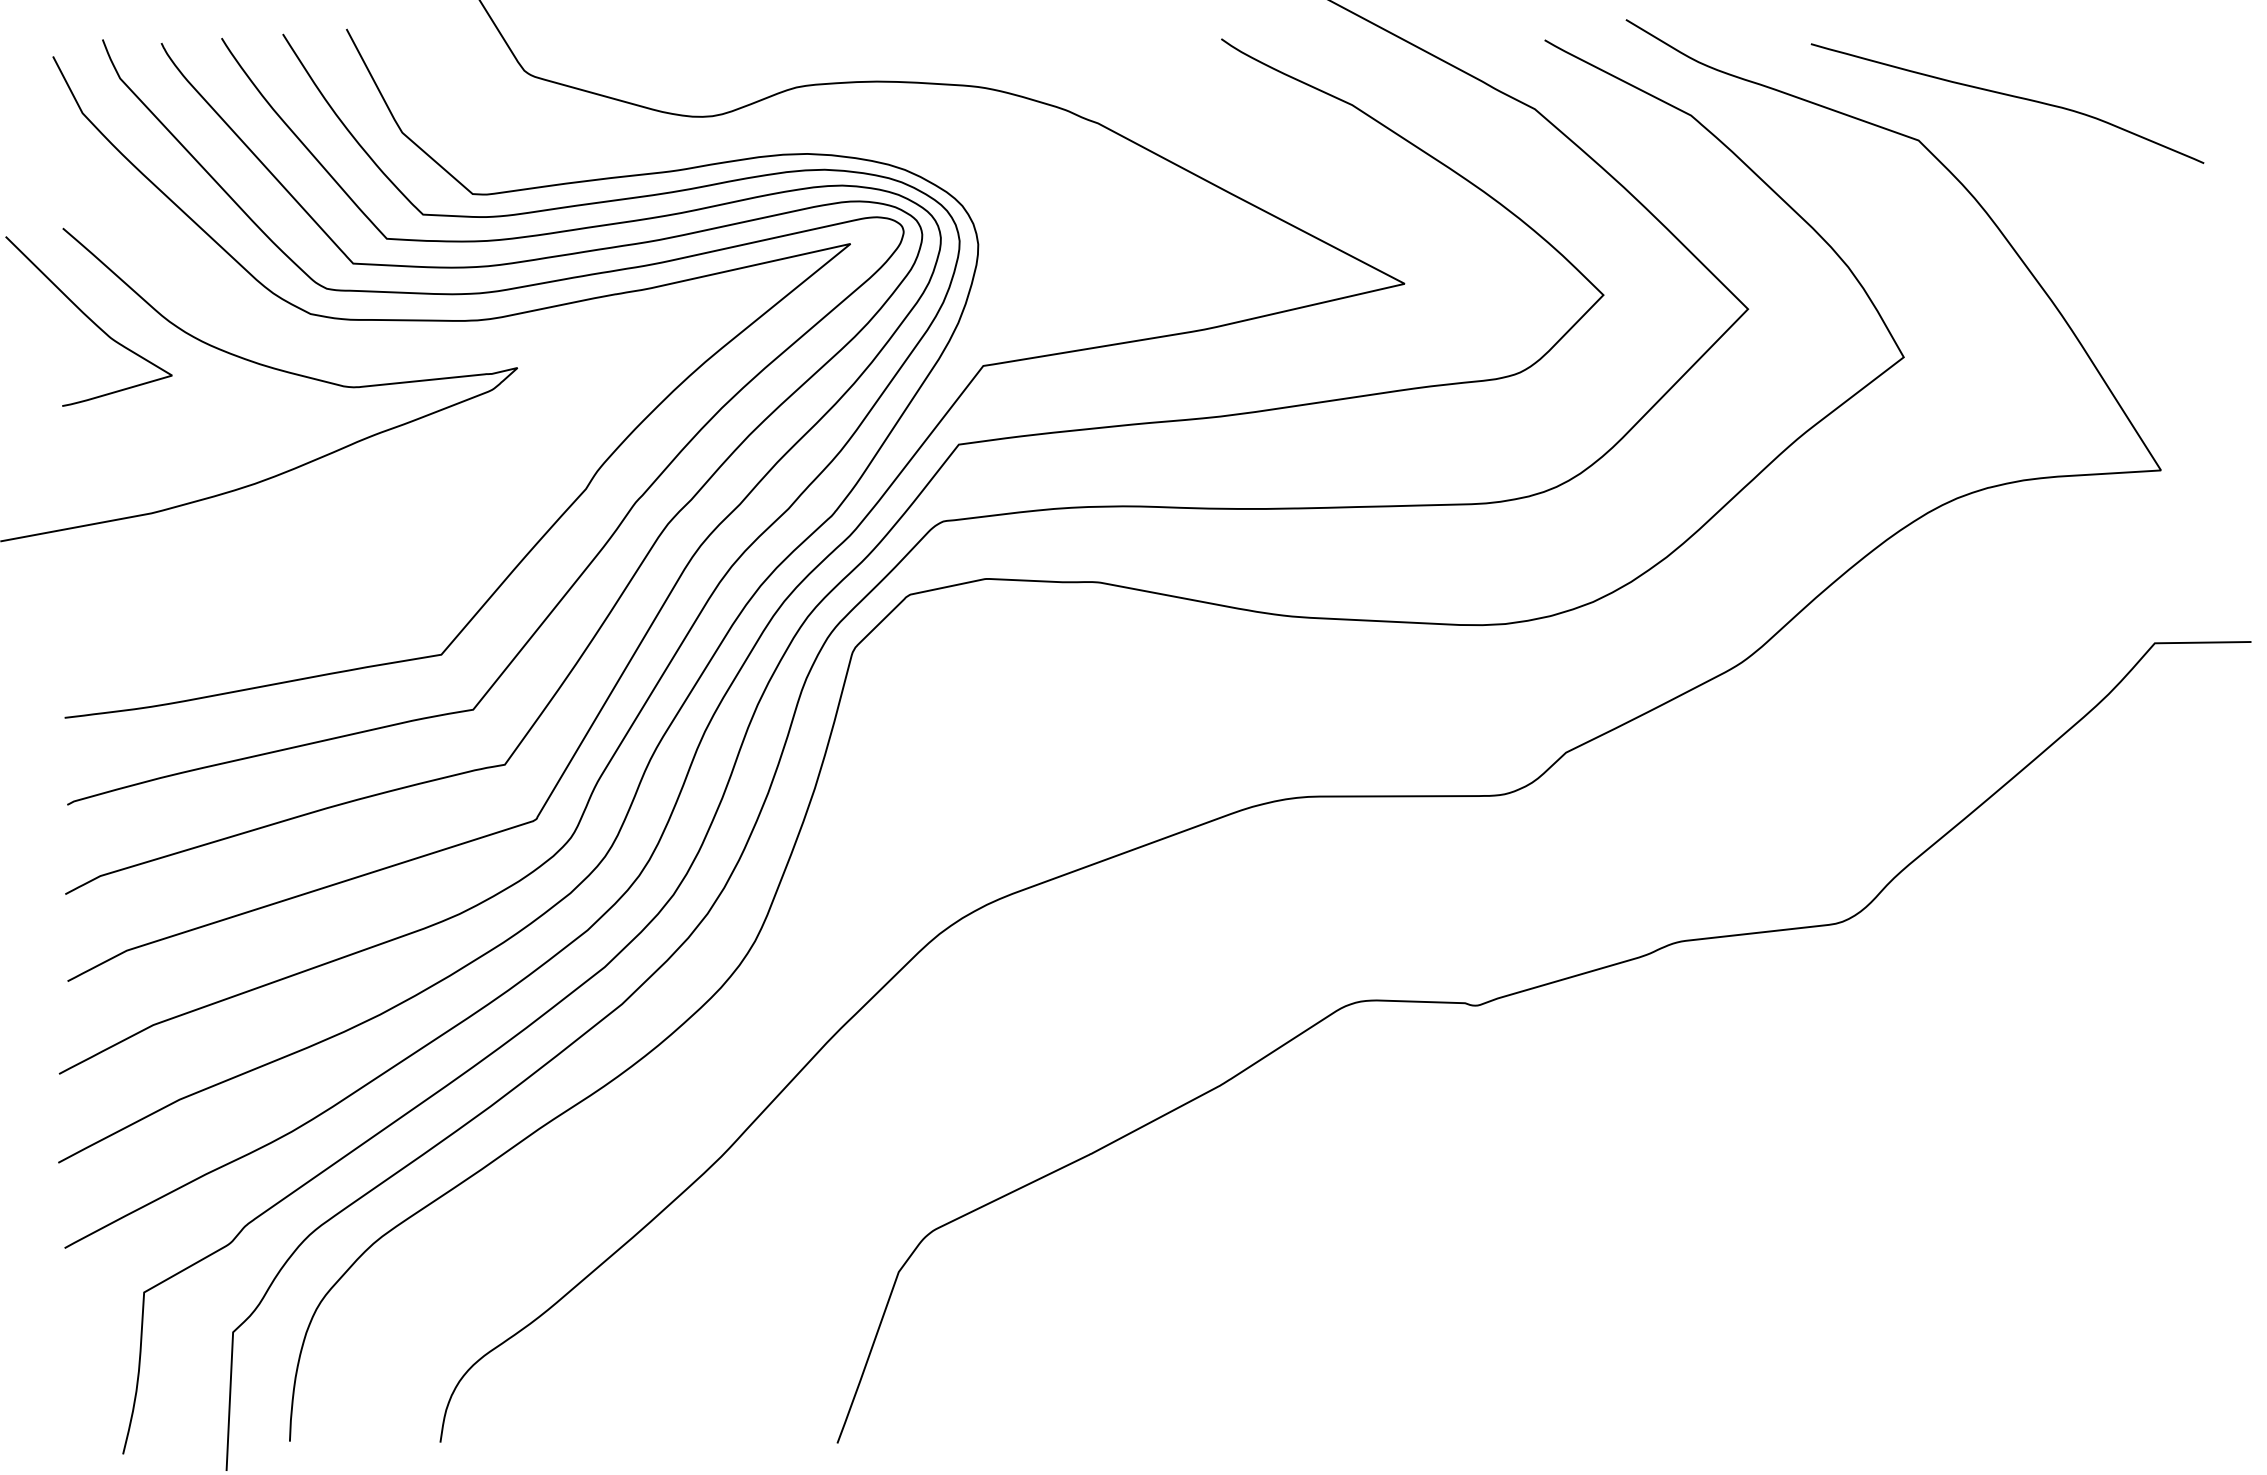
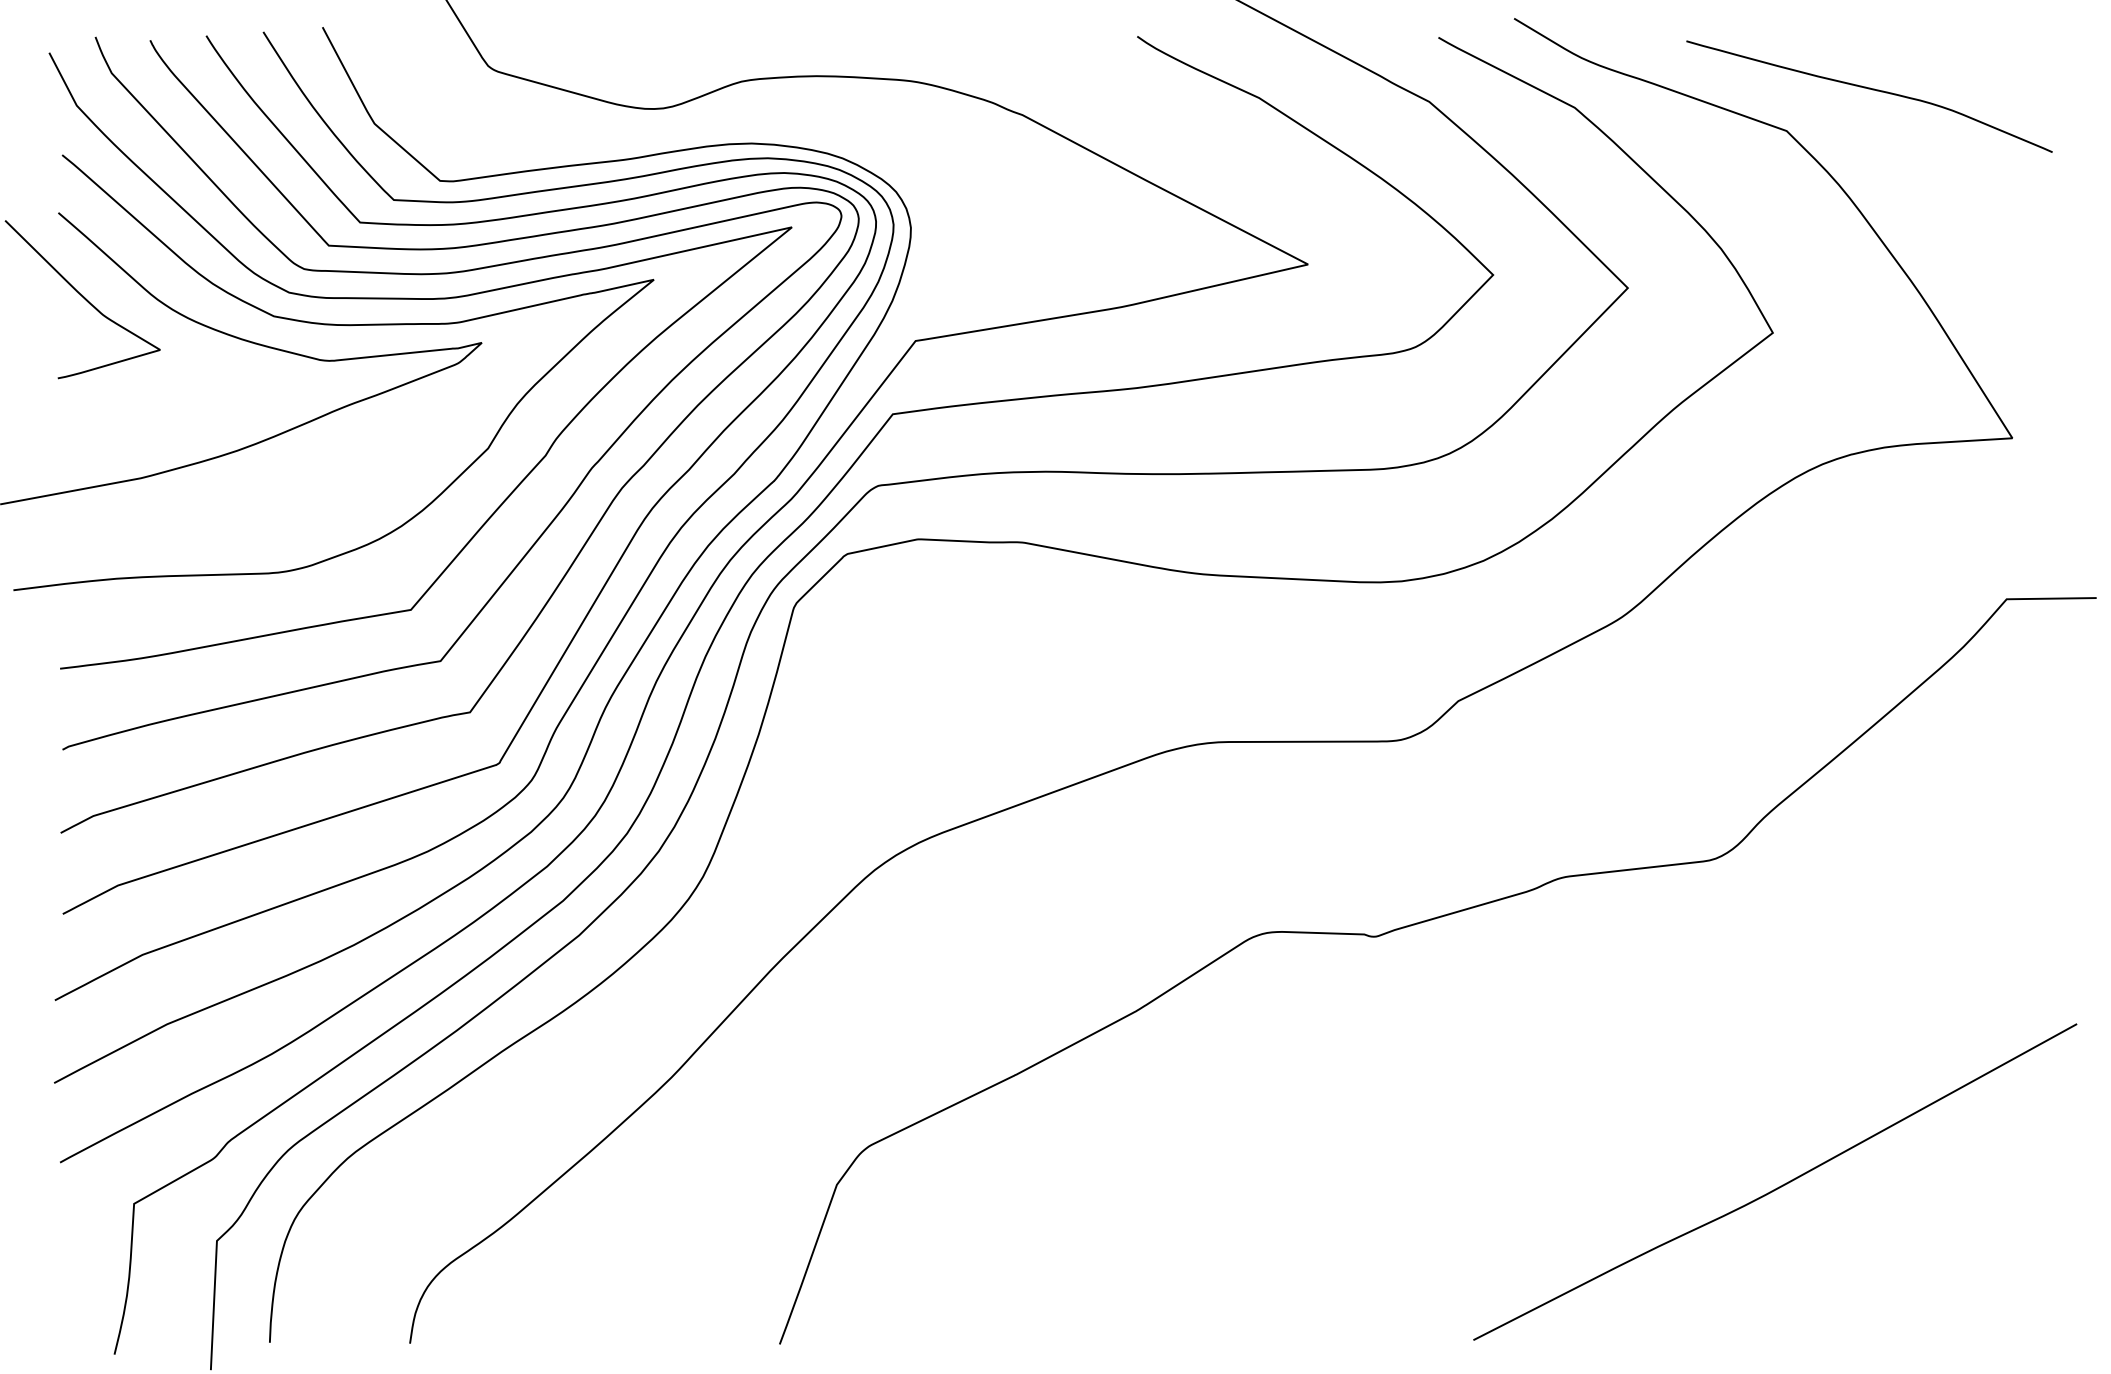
curve: (358, 349) -> (333, 325), added
curve: (1909, 1274) -> (1778, 1187), added

